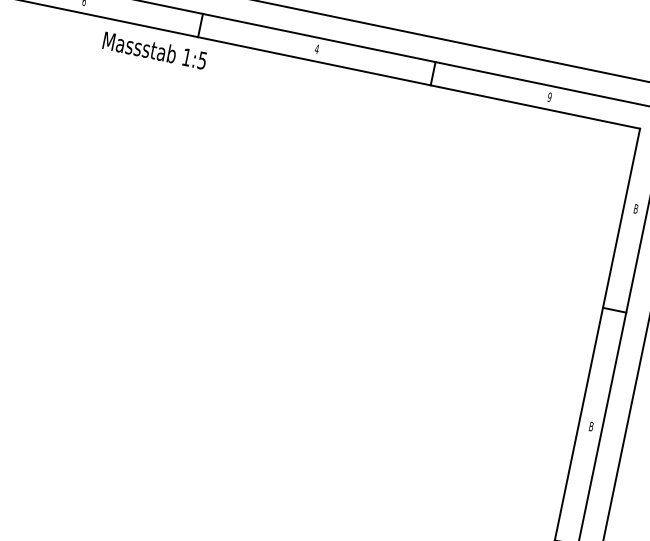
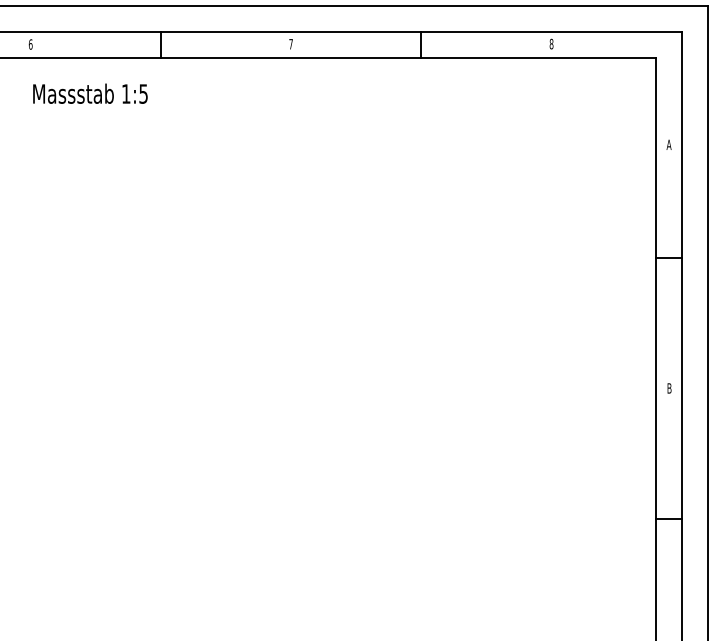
text: (317, 49) -> (291, 44), 4 -> 7
text: (155, 50) -> (90, 93), moved
text: (549, 97) -> (551, 44), 9 -> 8
text: (635, 208) -> (668, 144), B -> A

